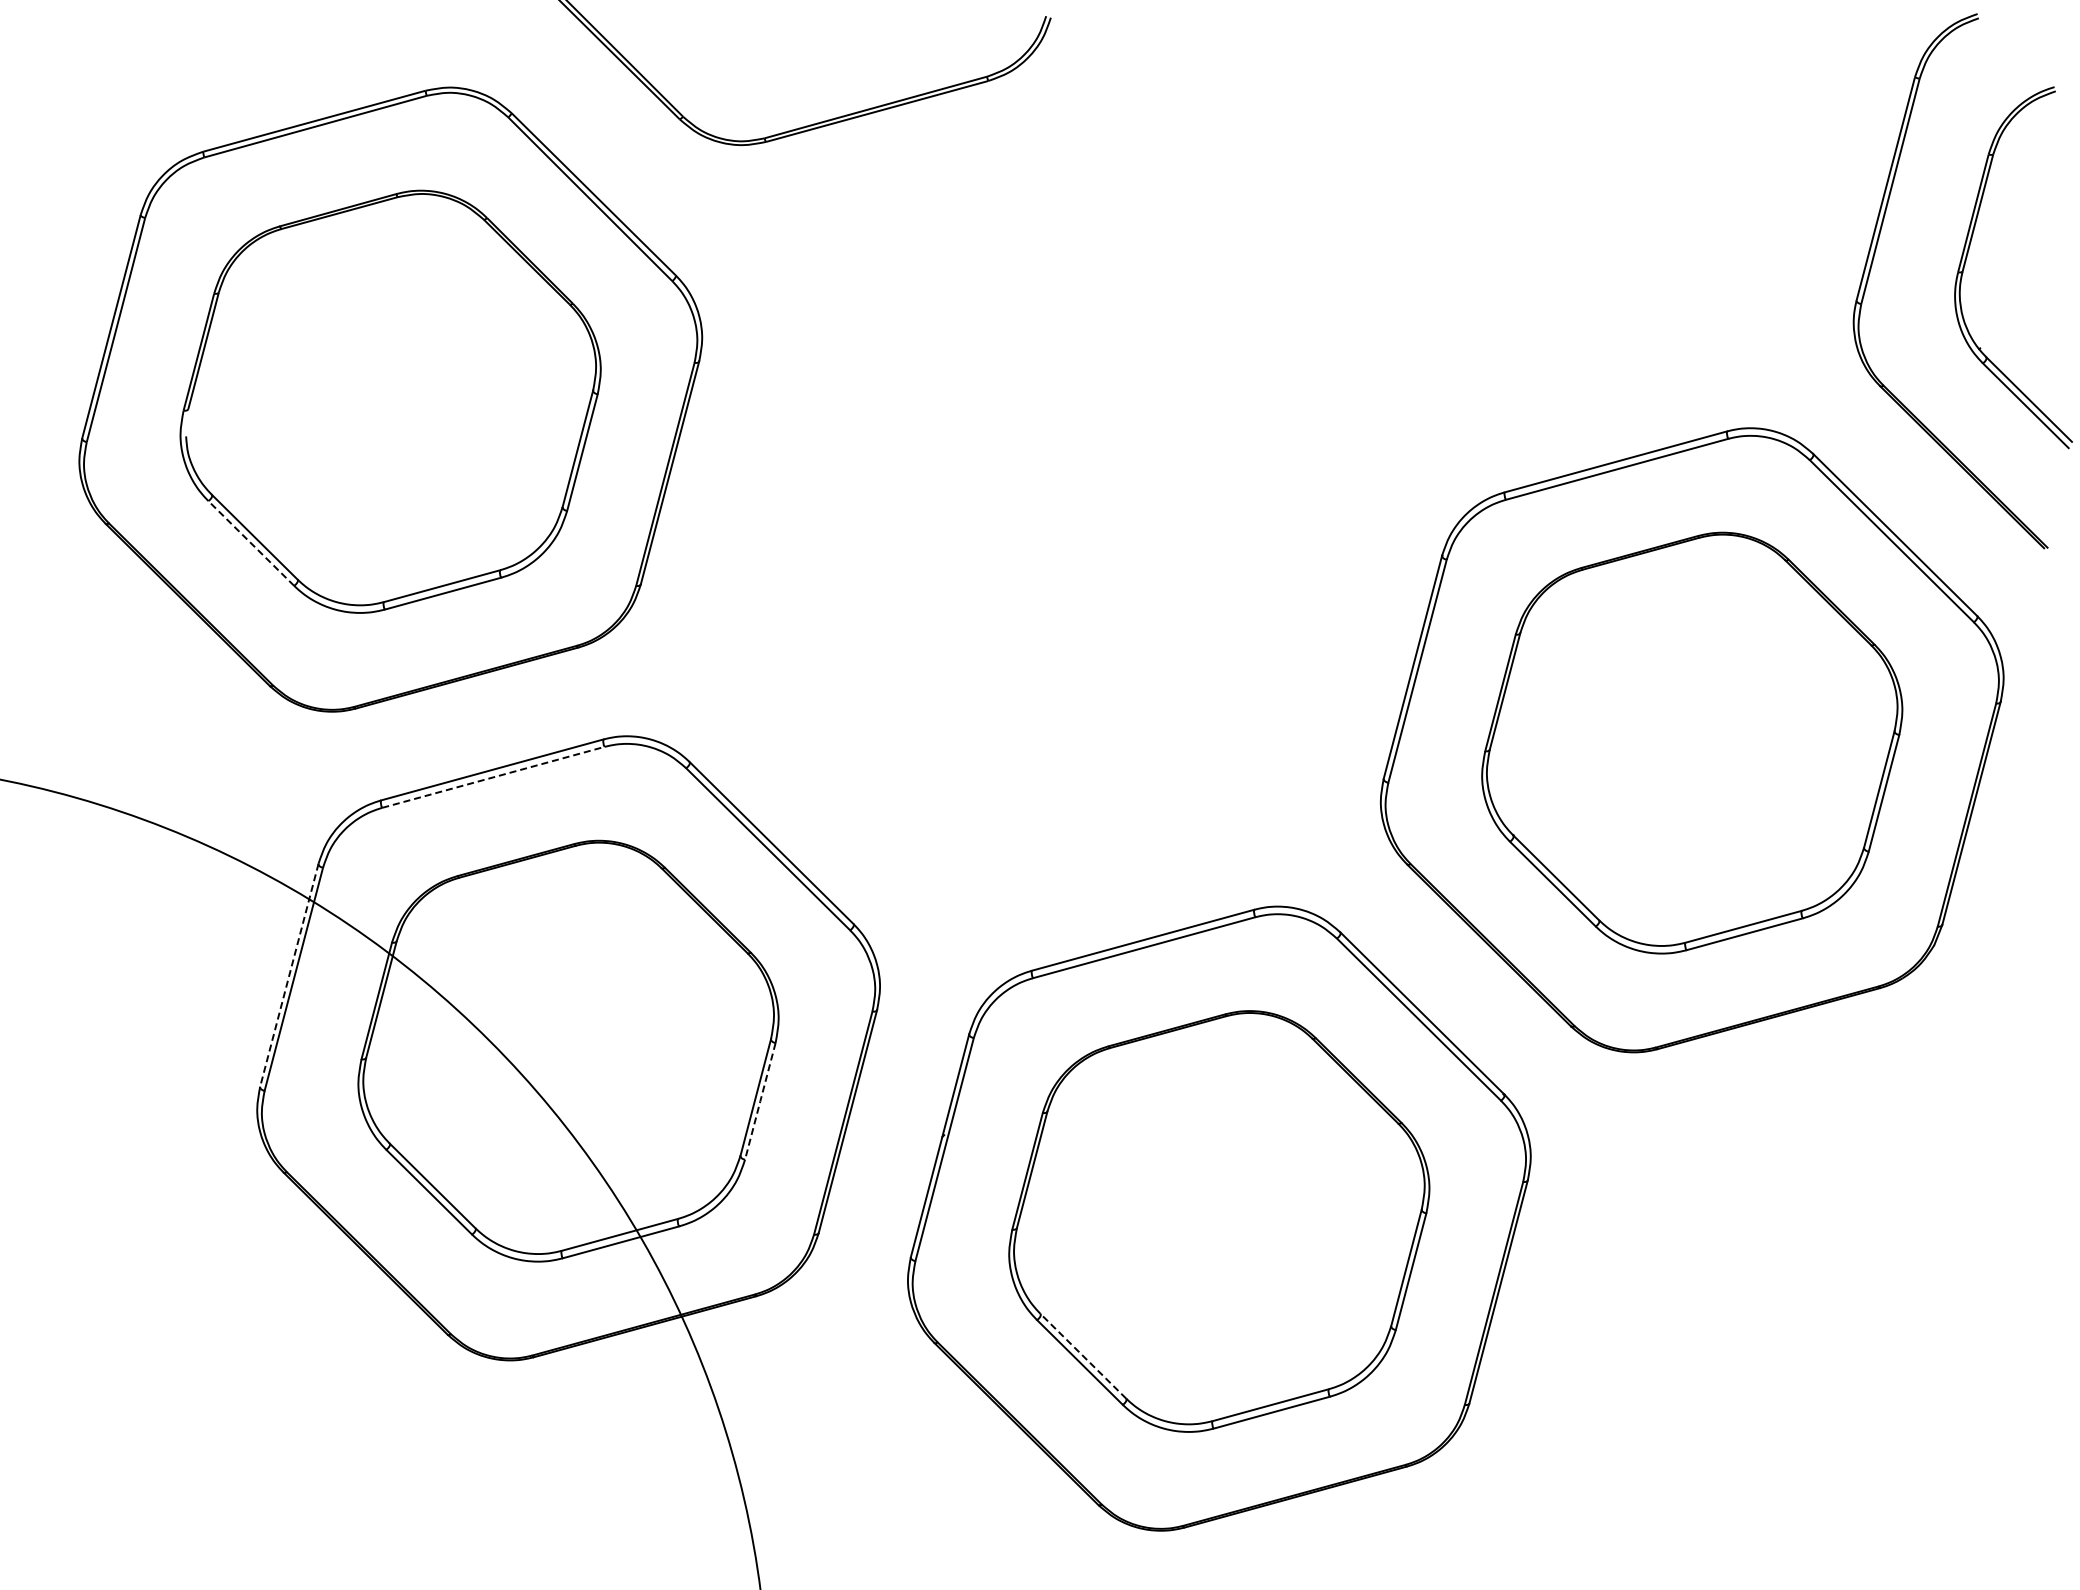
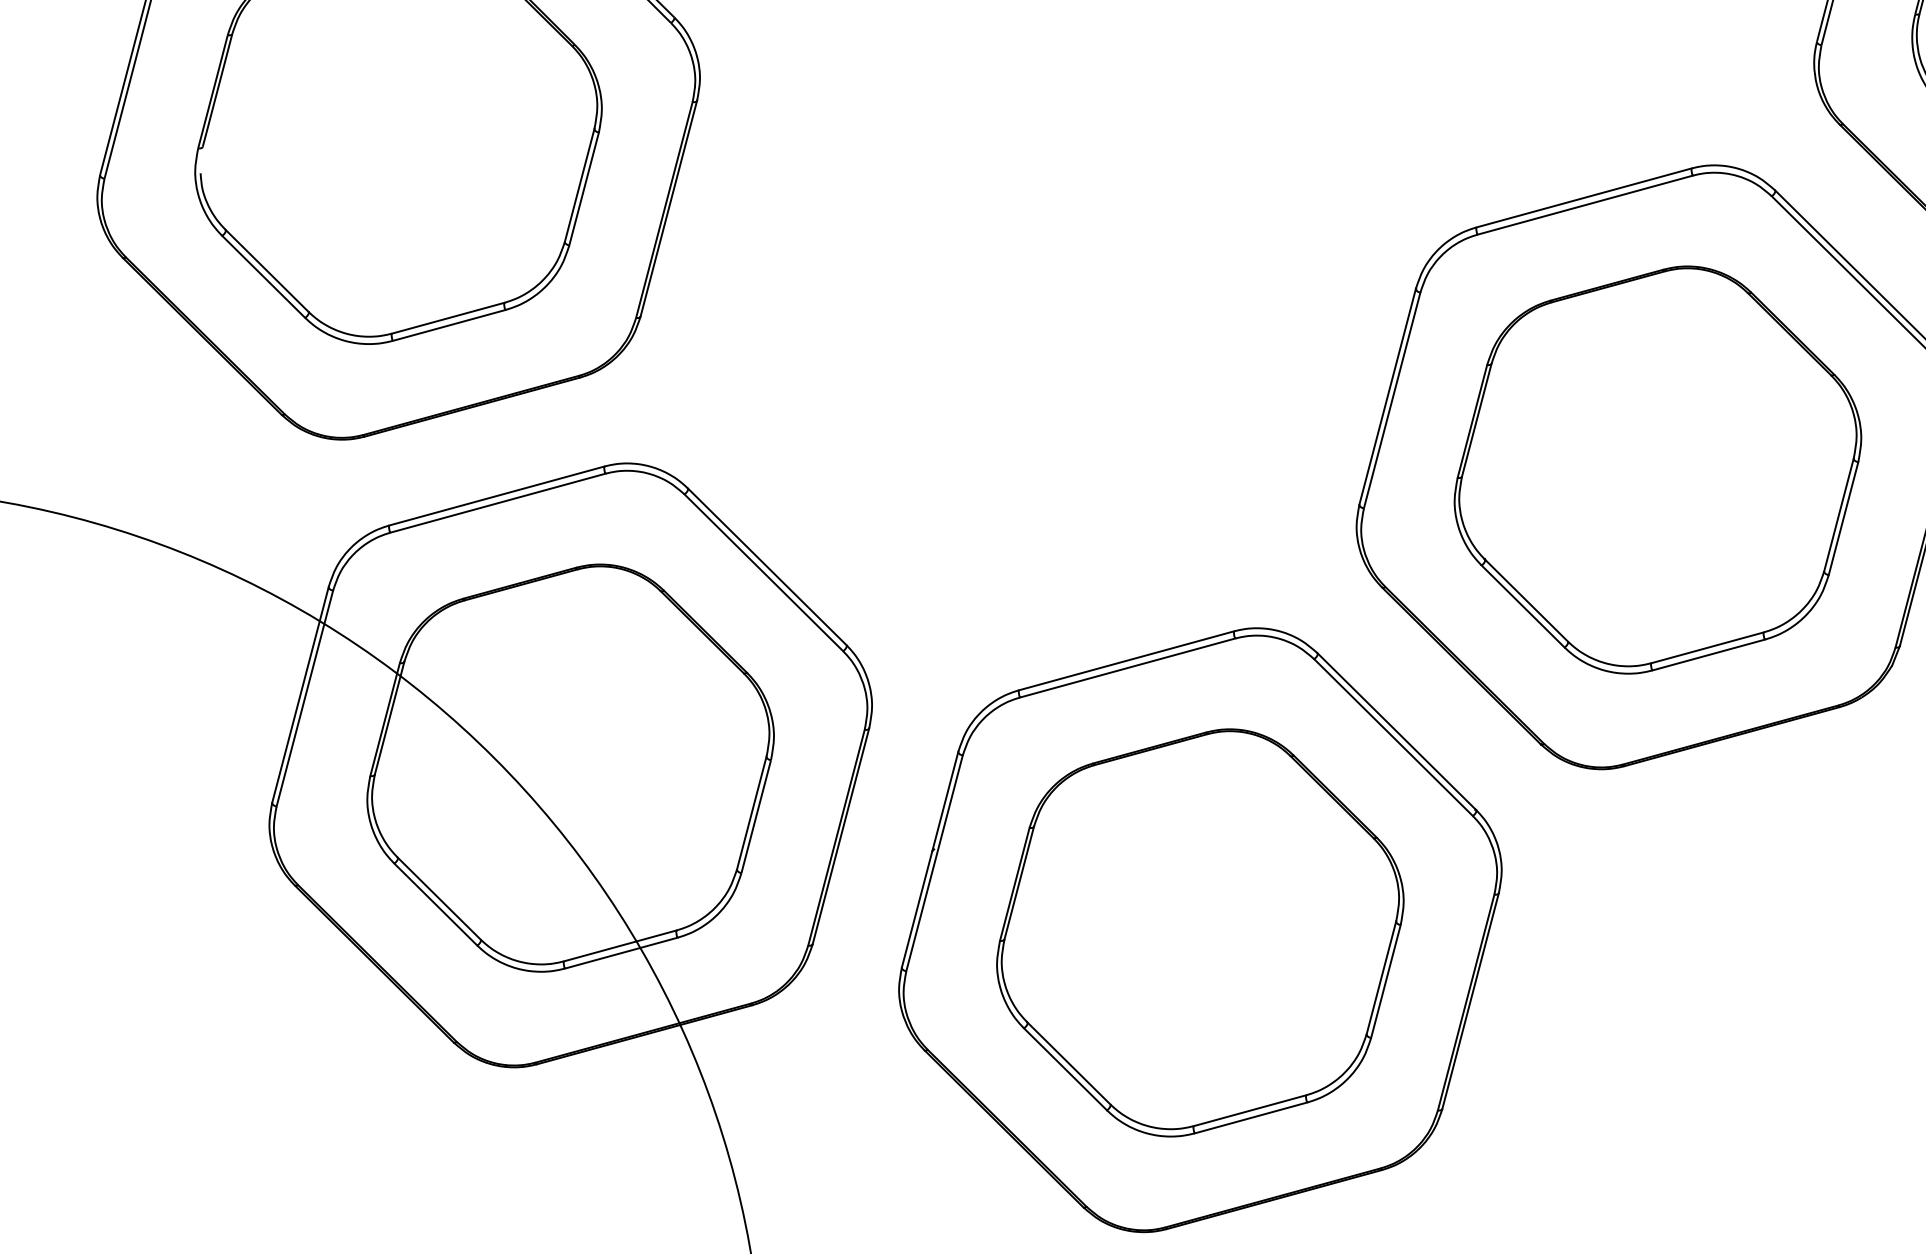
line: (250, 543) -> (262, 276), dashed -> solid
line: (493, 777) -> (498, 503), dashed -> solid
line: (289, 975) -> (300, 694), dashed -> solid
line: (760, 1101) -> (756, 816), dashed -> solid
line: (1083, 1355) -> (1068, 1062), dashed -> solid

